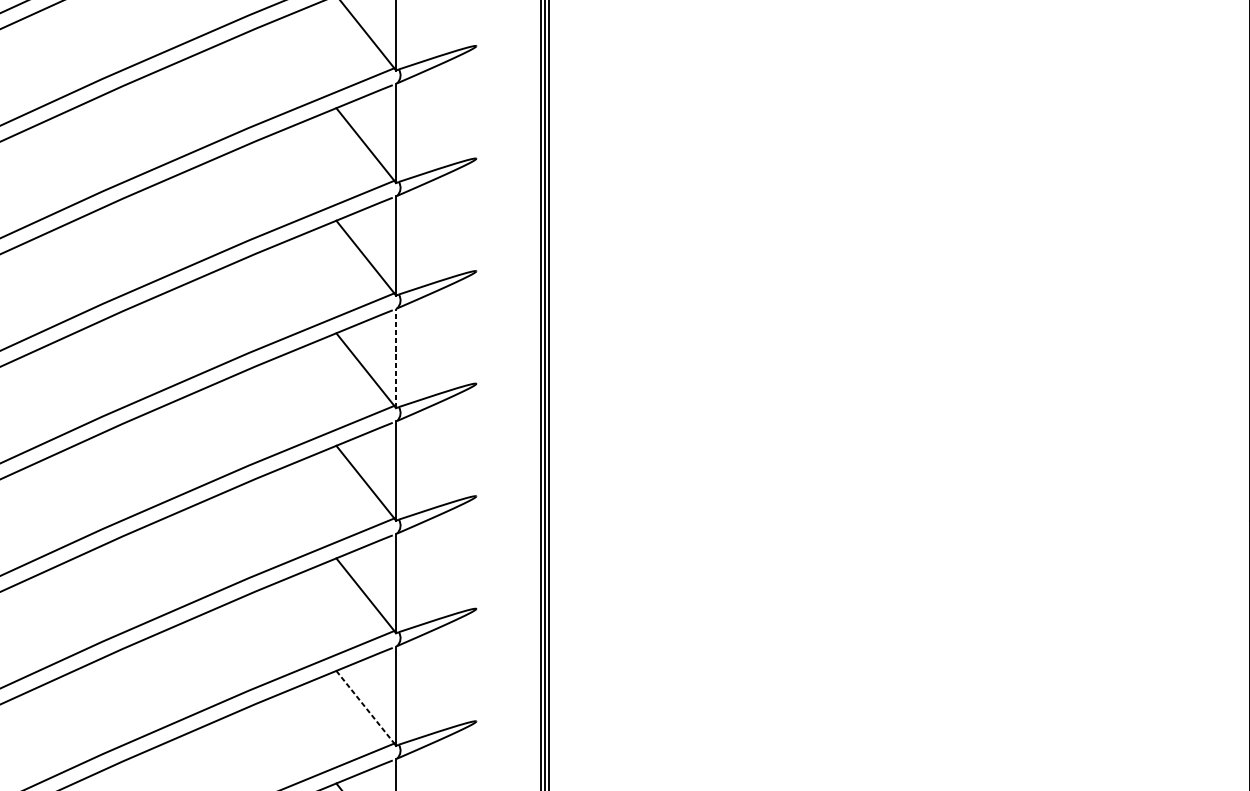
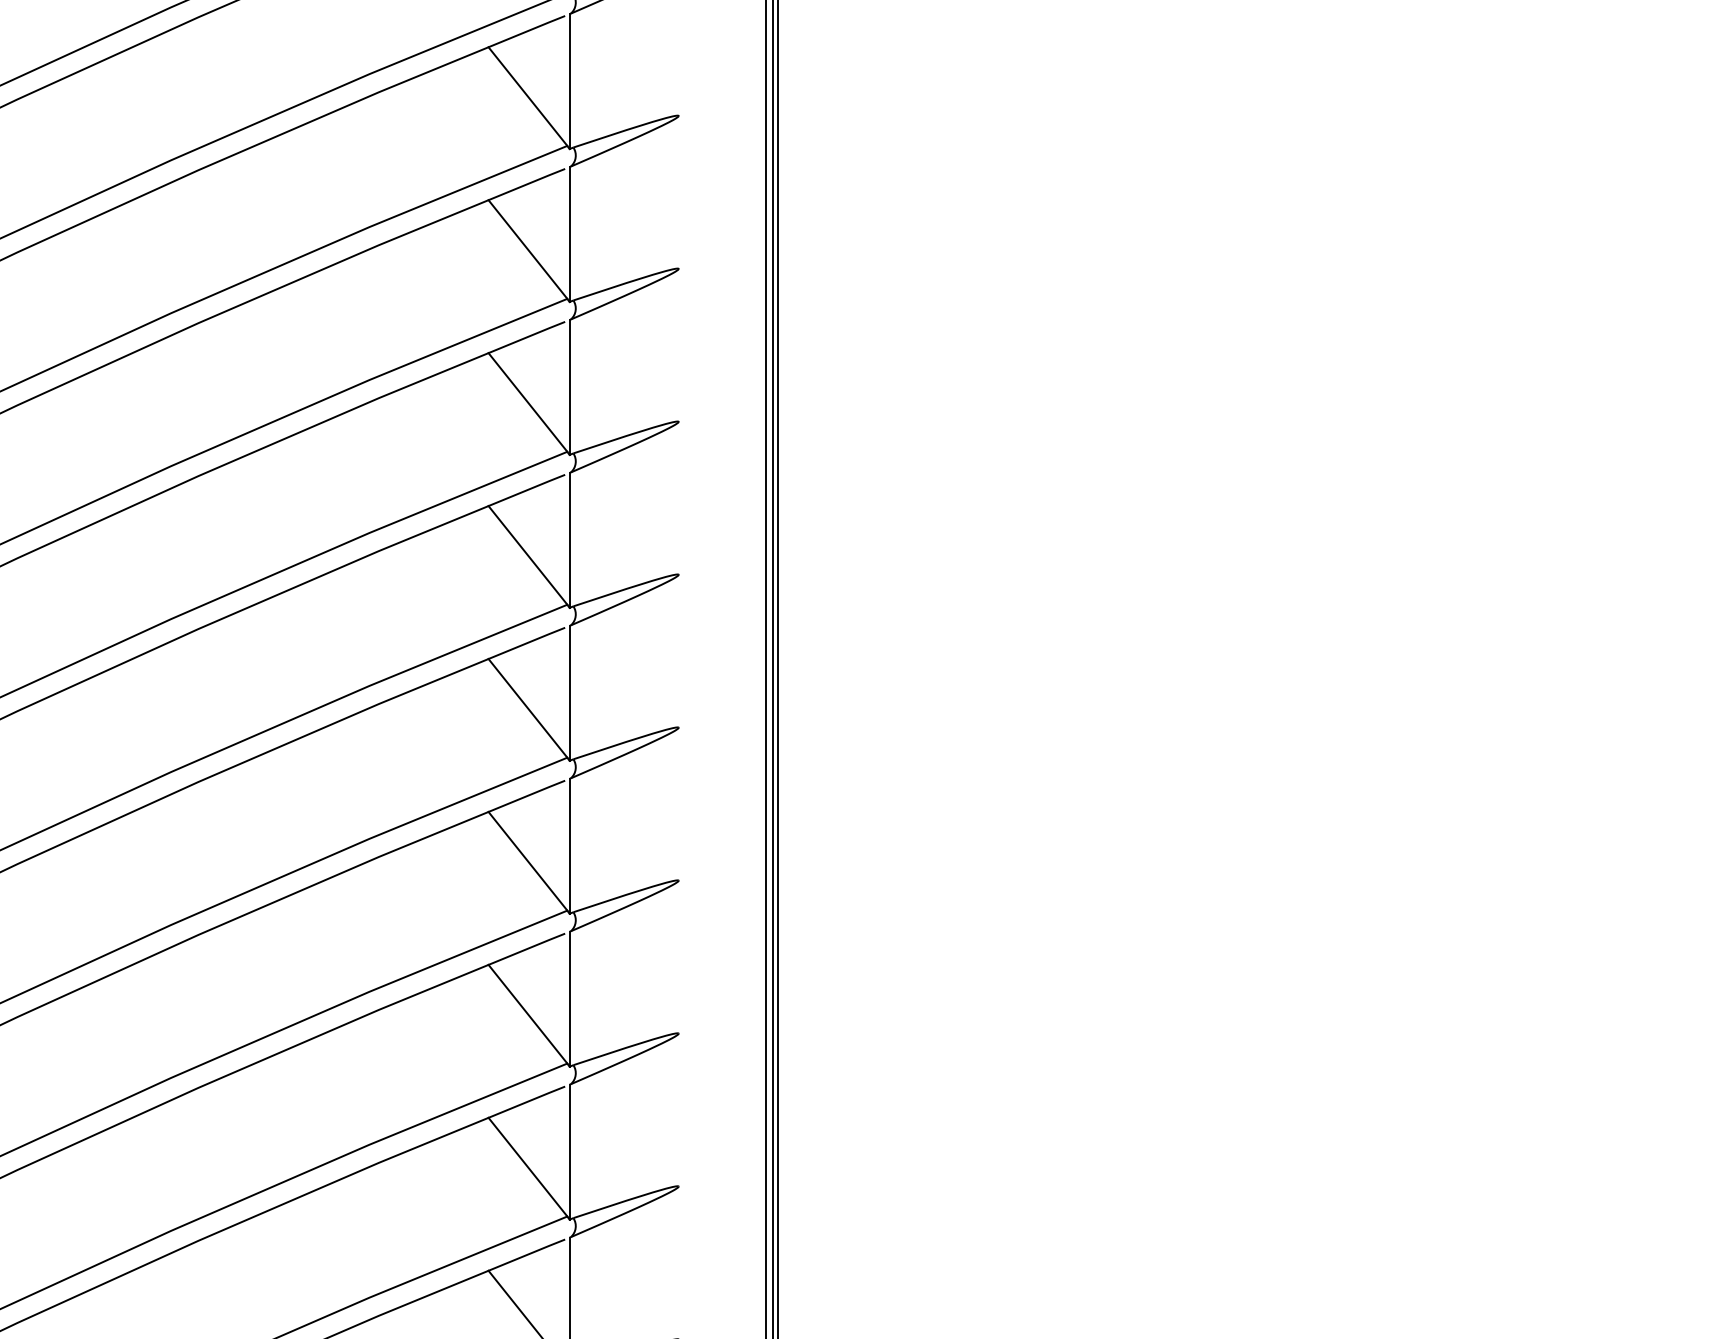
line: (395, 357) -> (569, 692), dashed -> solid
line: (365, 707) -> (528, 1167), dashed -> solid

